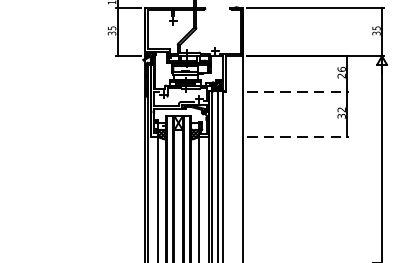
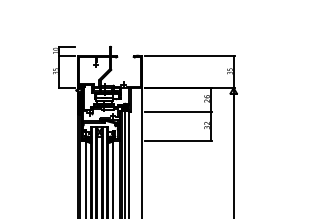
line: (298, 91) -> (178, 111), dashed -> solid
line: (298, 137) -> (178, 141), dashed -> solid

